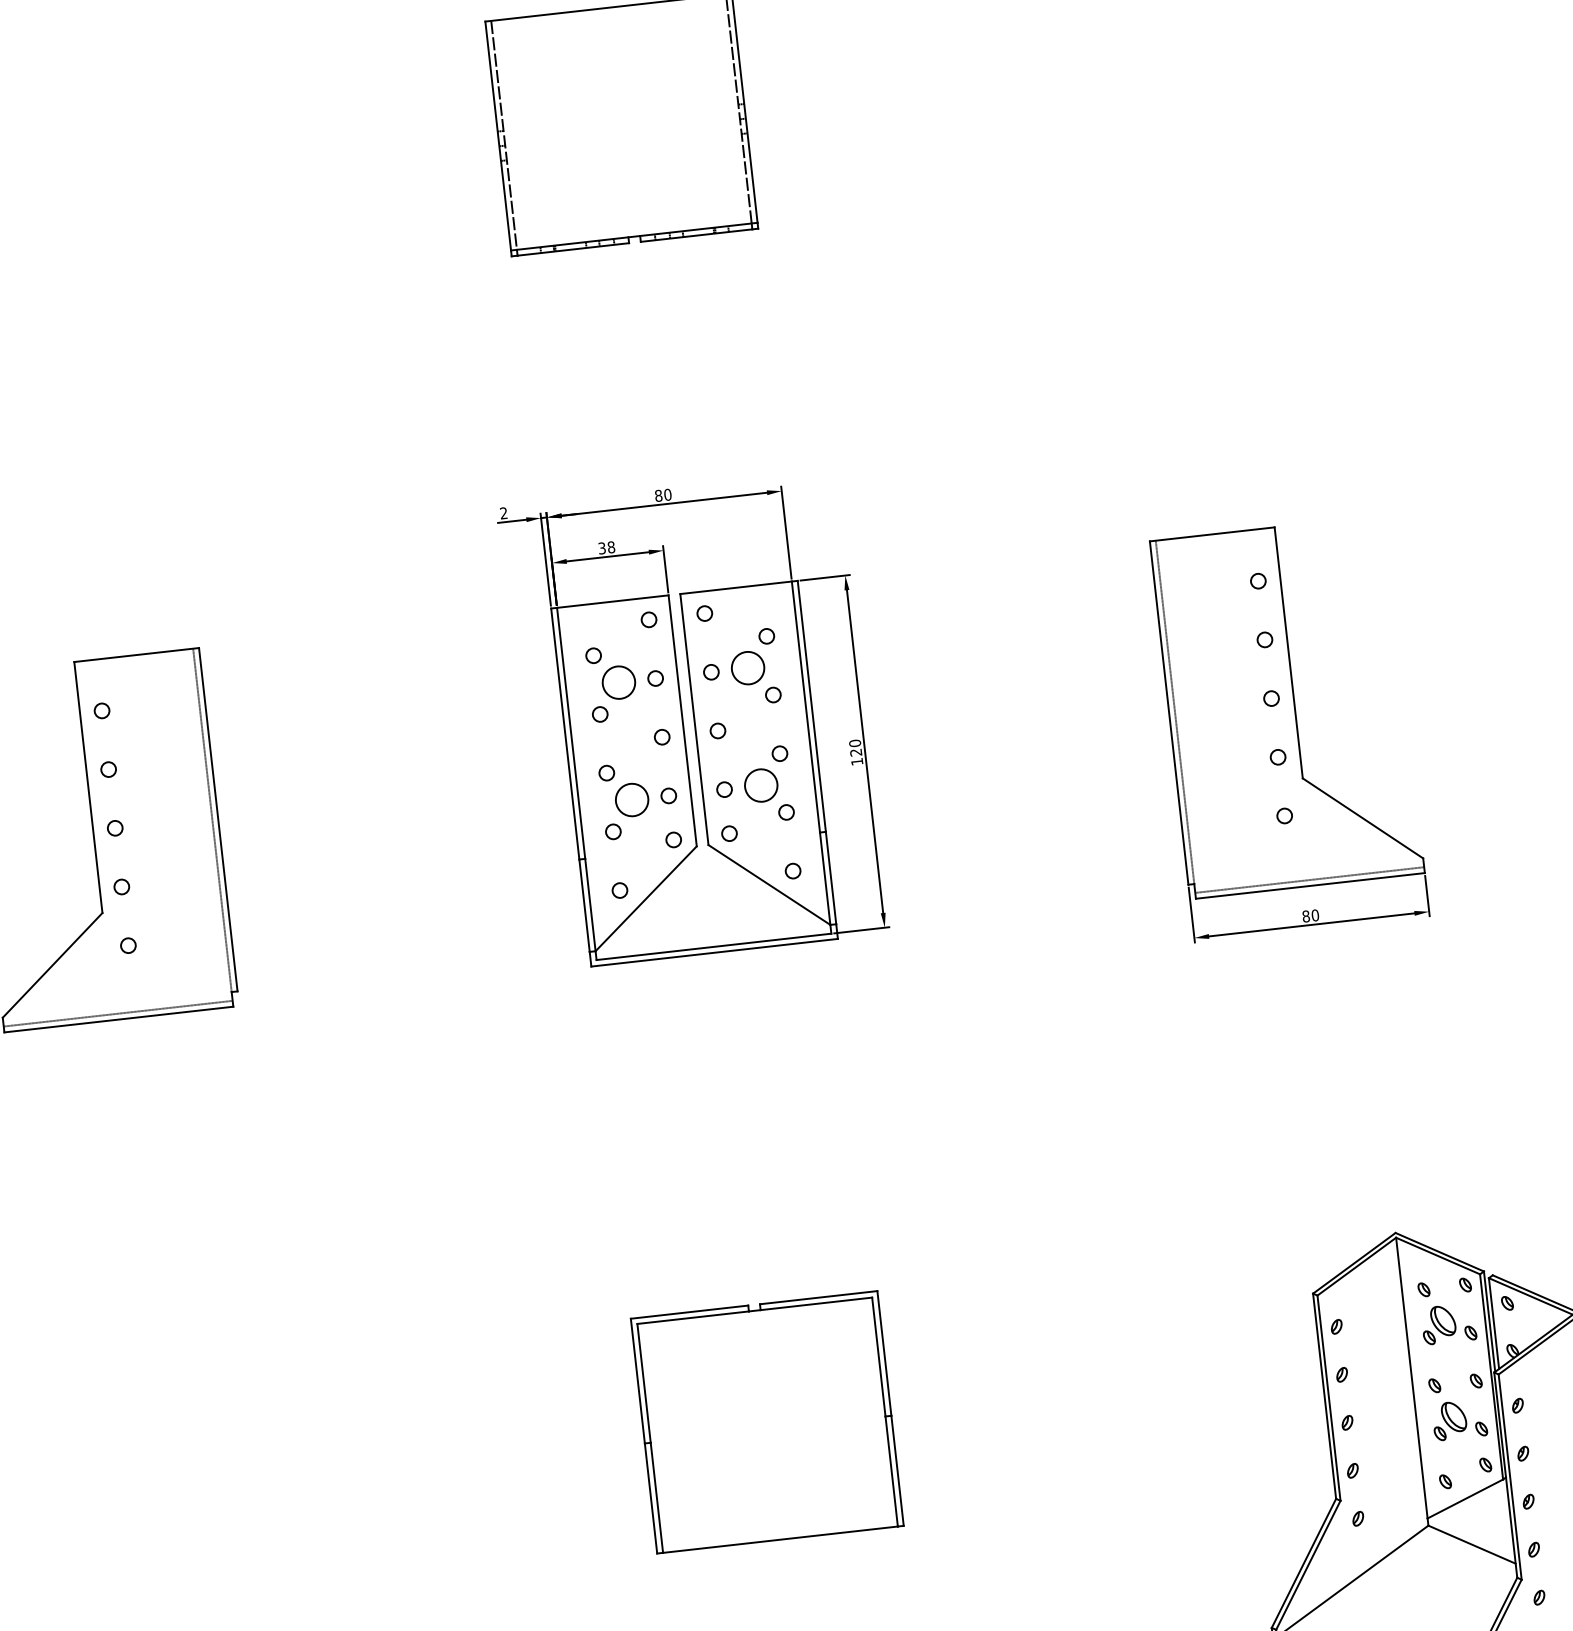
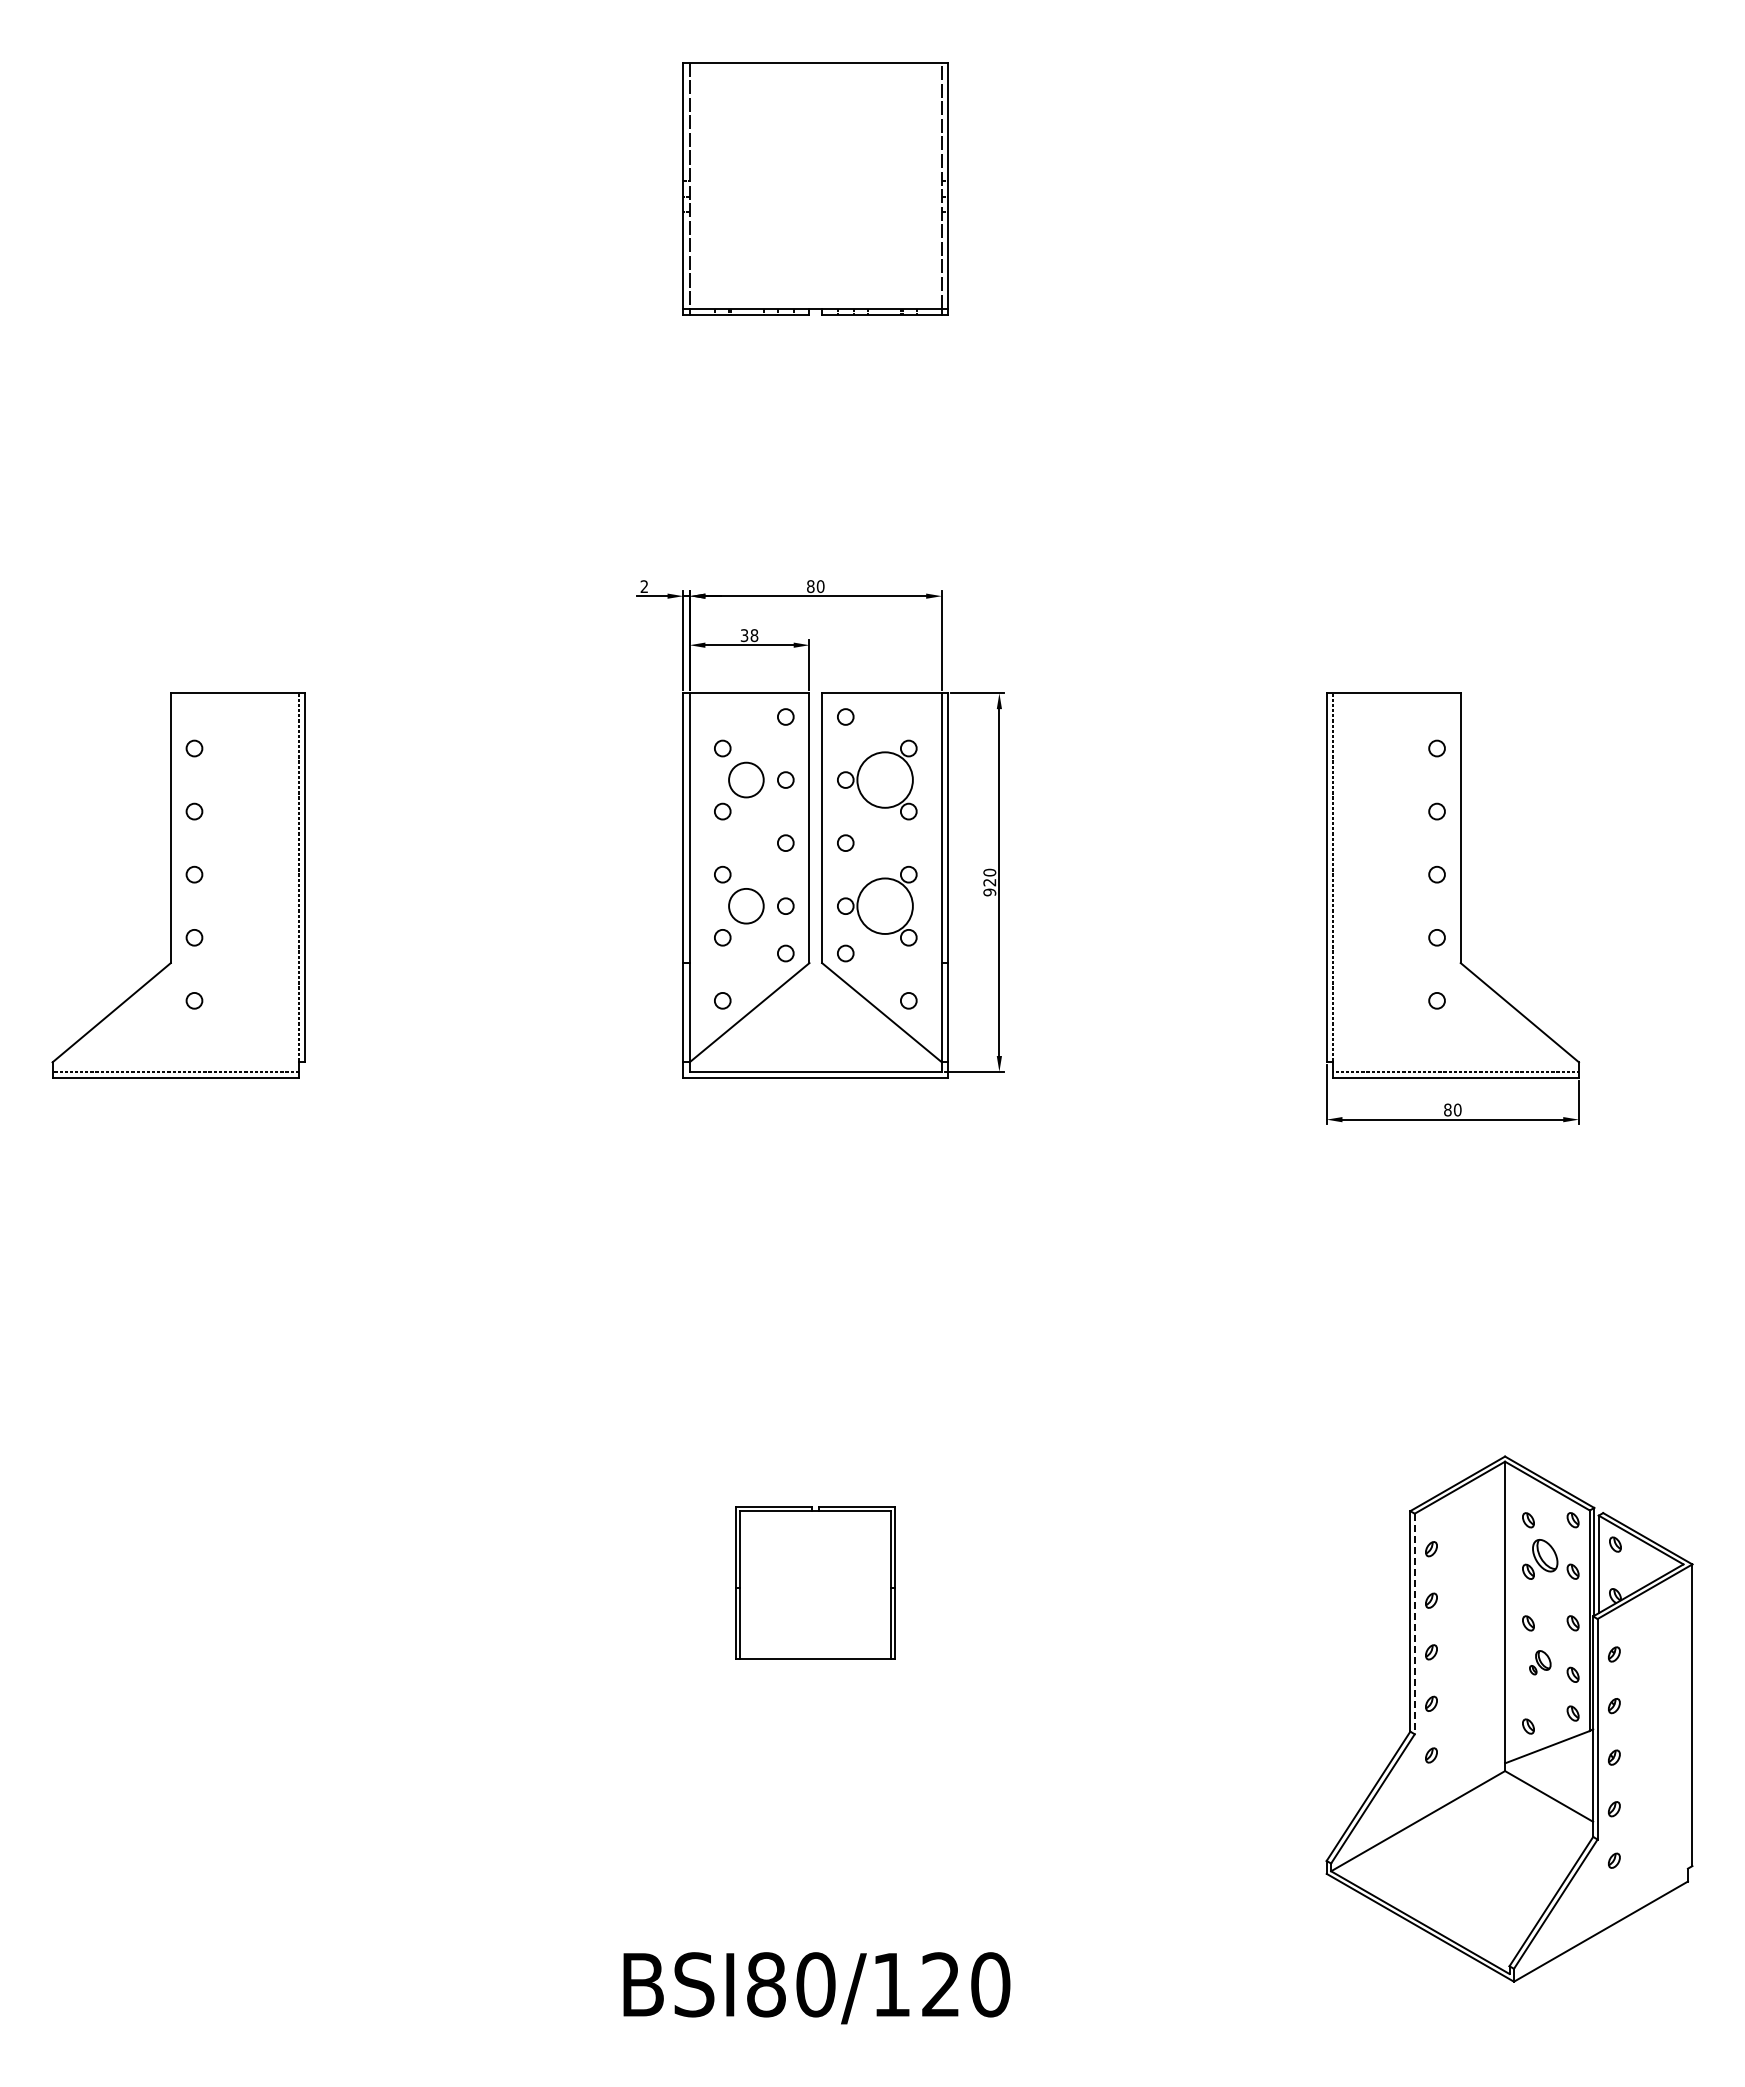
circle: (747, 667) -> (884, 779), size x1.6
text: (856, 761) -> (989, 892), 120 -> 920
circle: (760, 784) -> (884, 905), size x1.6
line: (1328, 1398) -> (1414, 1624), solid -> dashed
part: (1450, 1420) -> (1540, 1662), size x0.6
part: (767, 1422) -> (815, 1582), size x0.6

